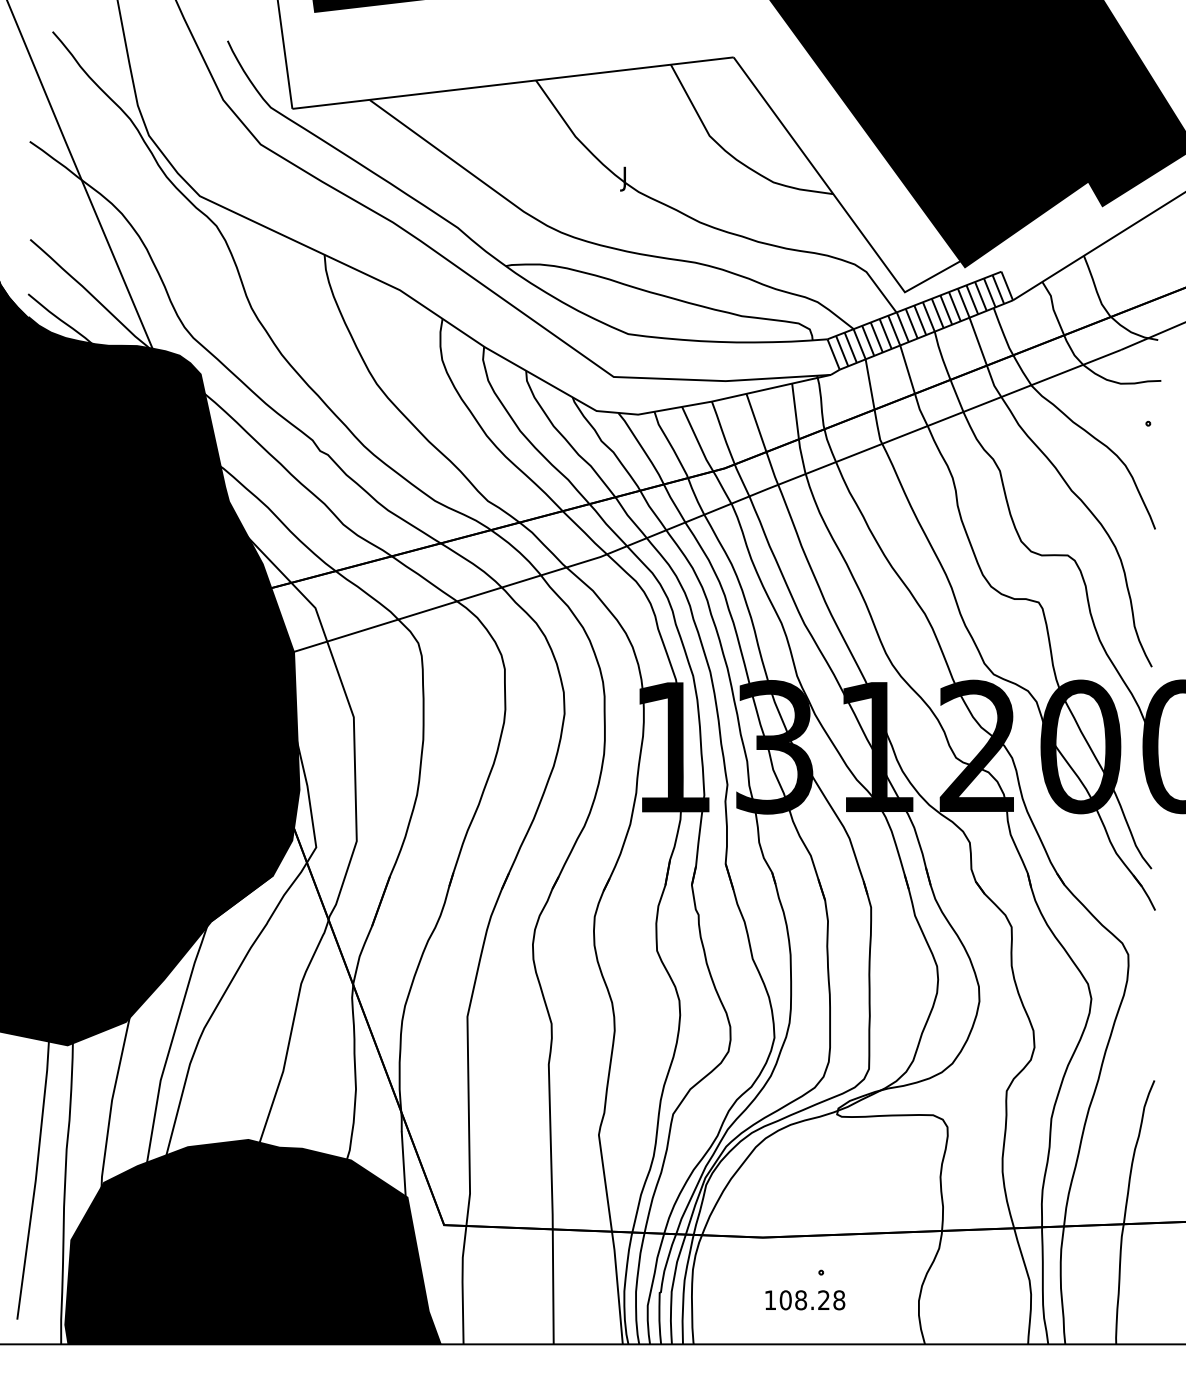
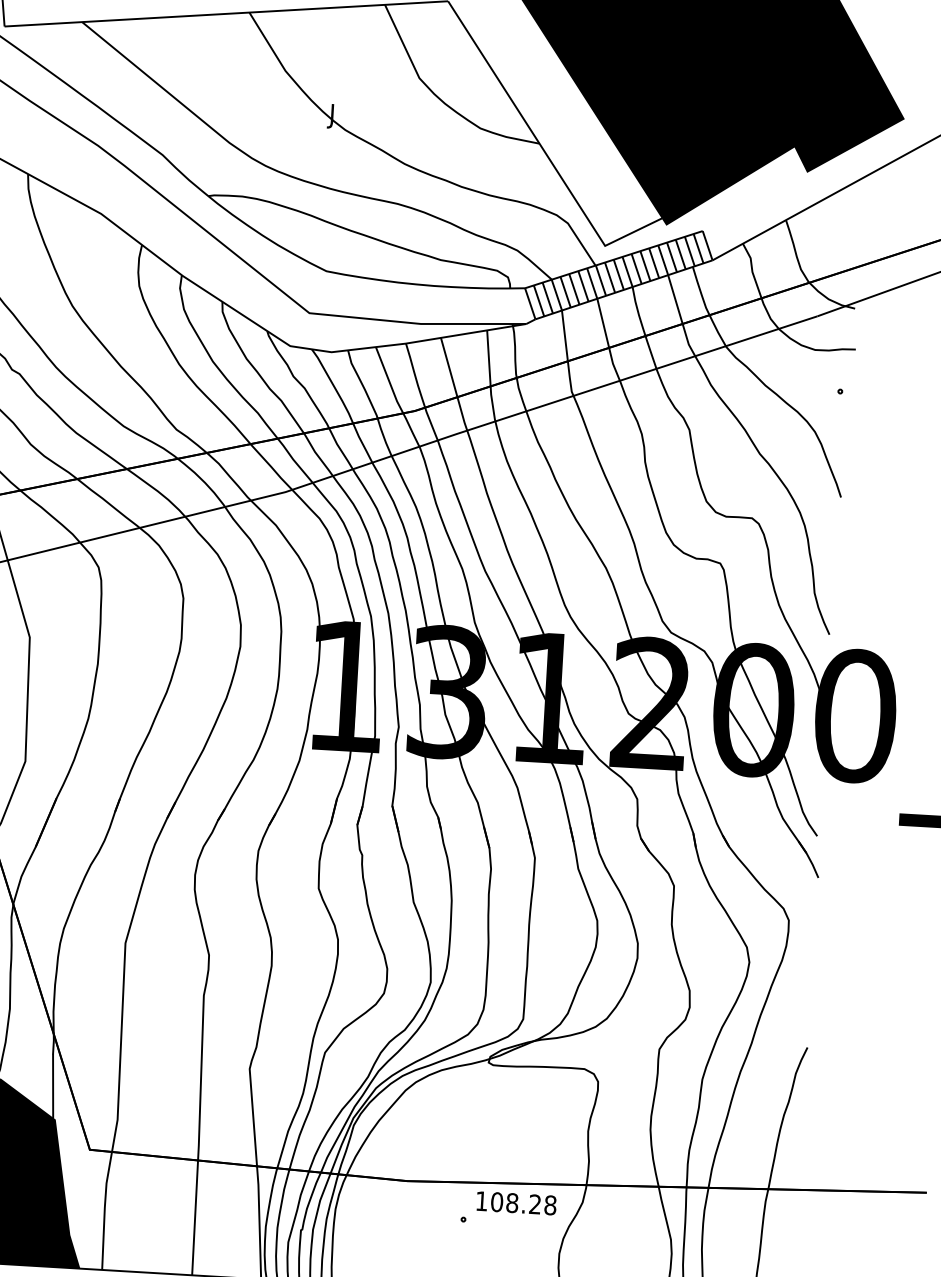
text: (805, 1300) -> (516, 1203), moved

